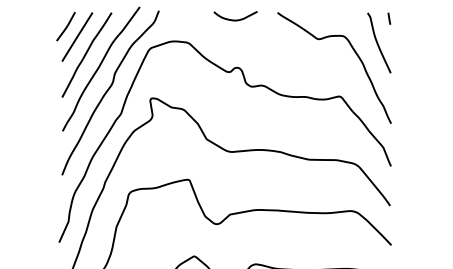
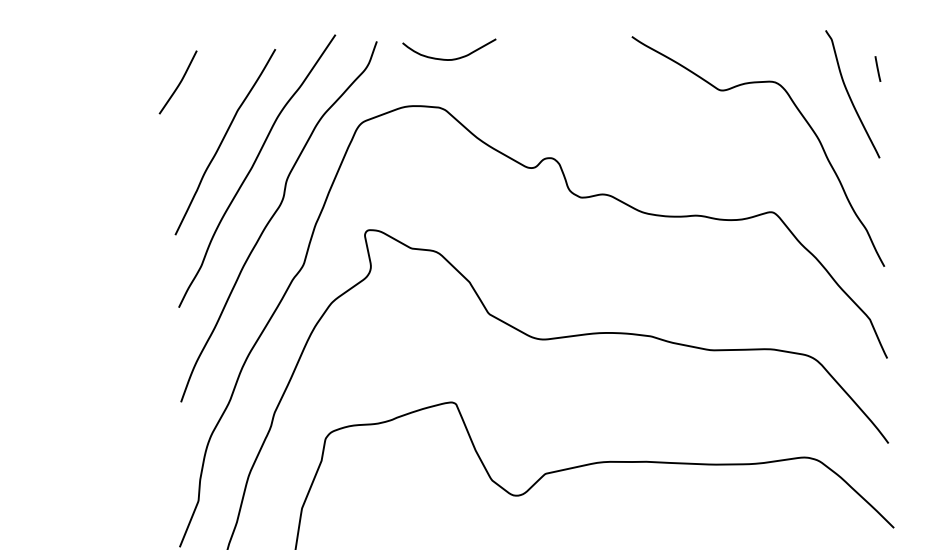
curve: (389, 18) -> (878, 68), moved
curve: (235, 19) -> (449, 57), moved
line: (77, 36) -> (203, 102), removed

